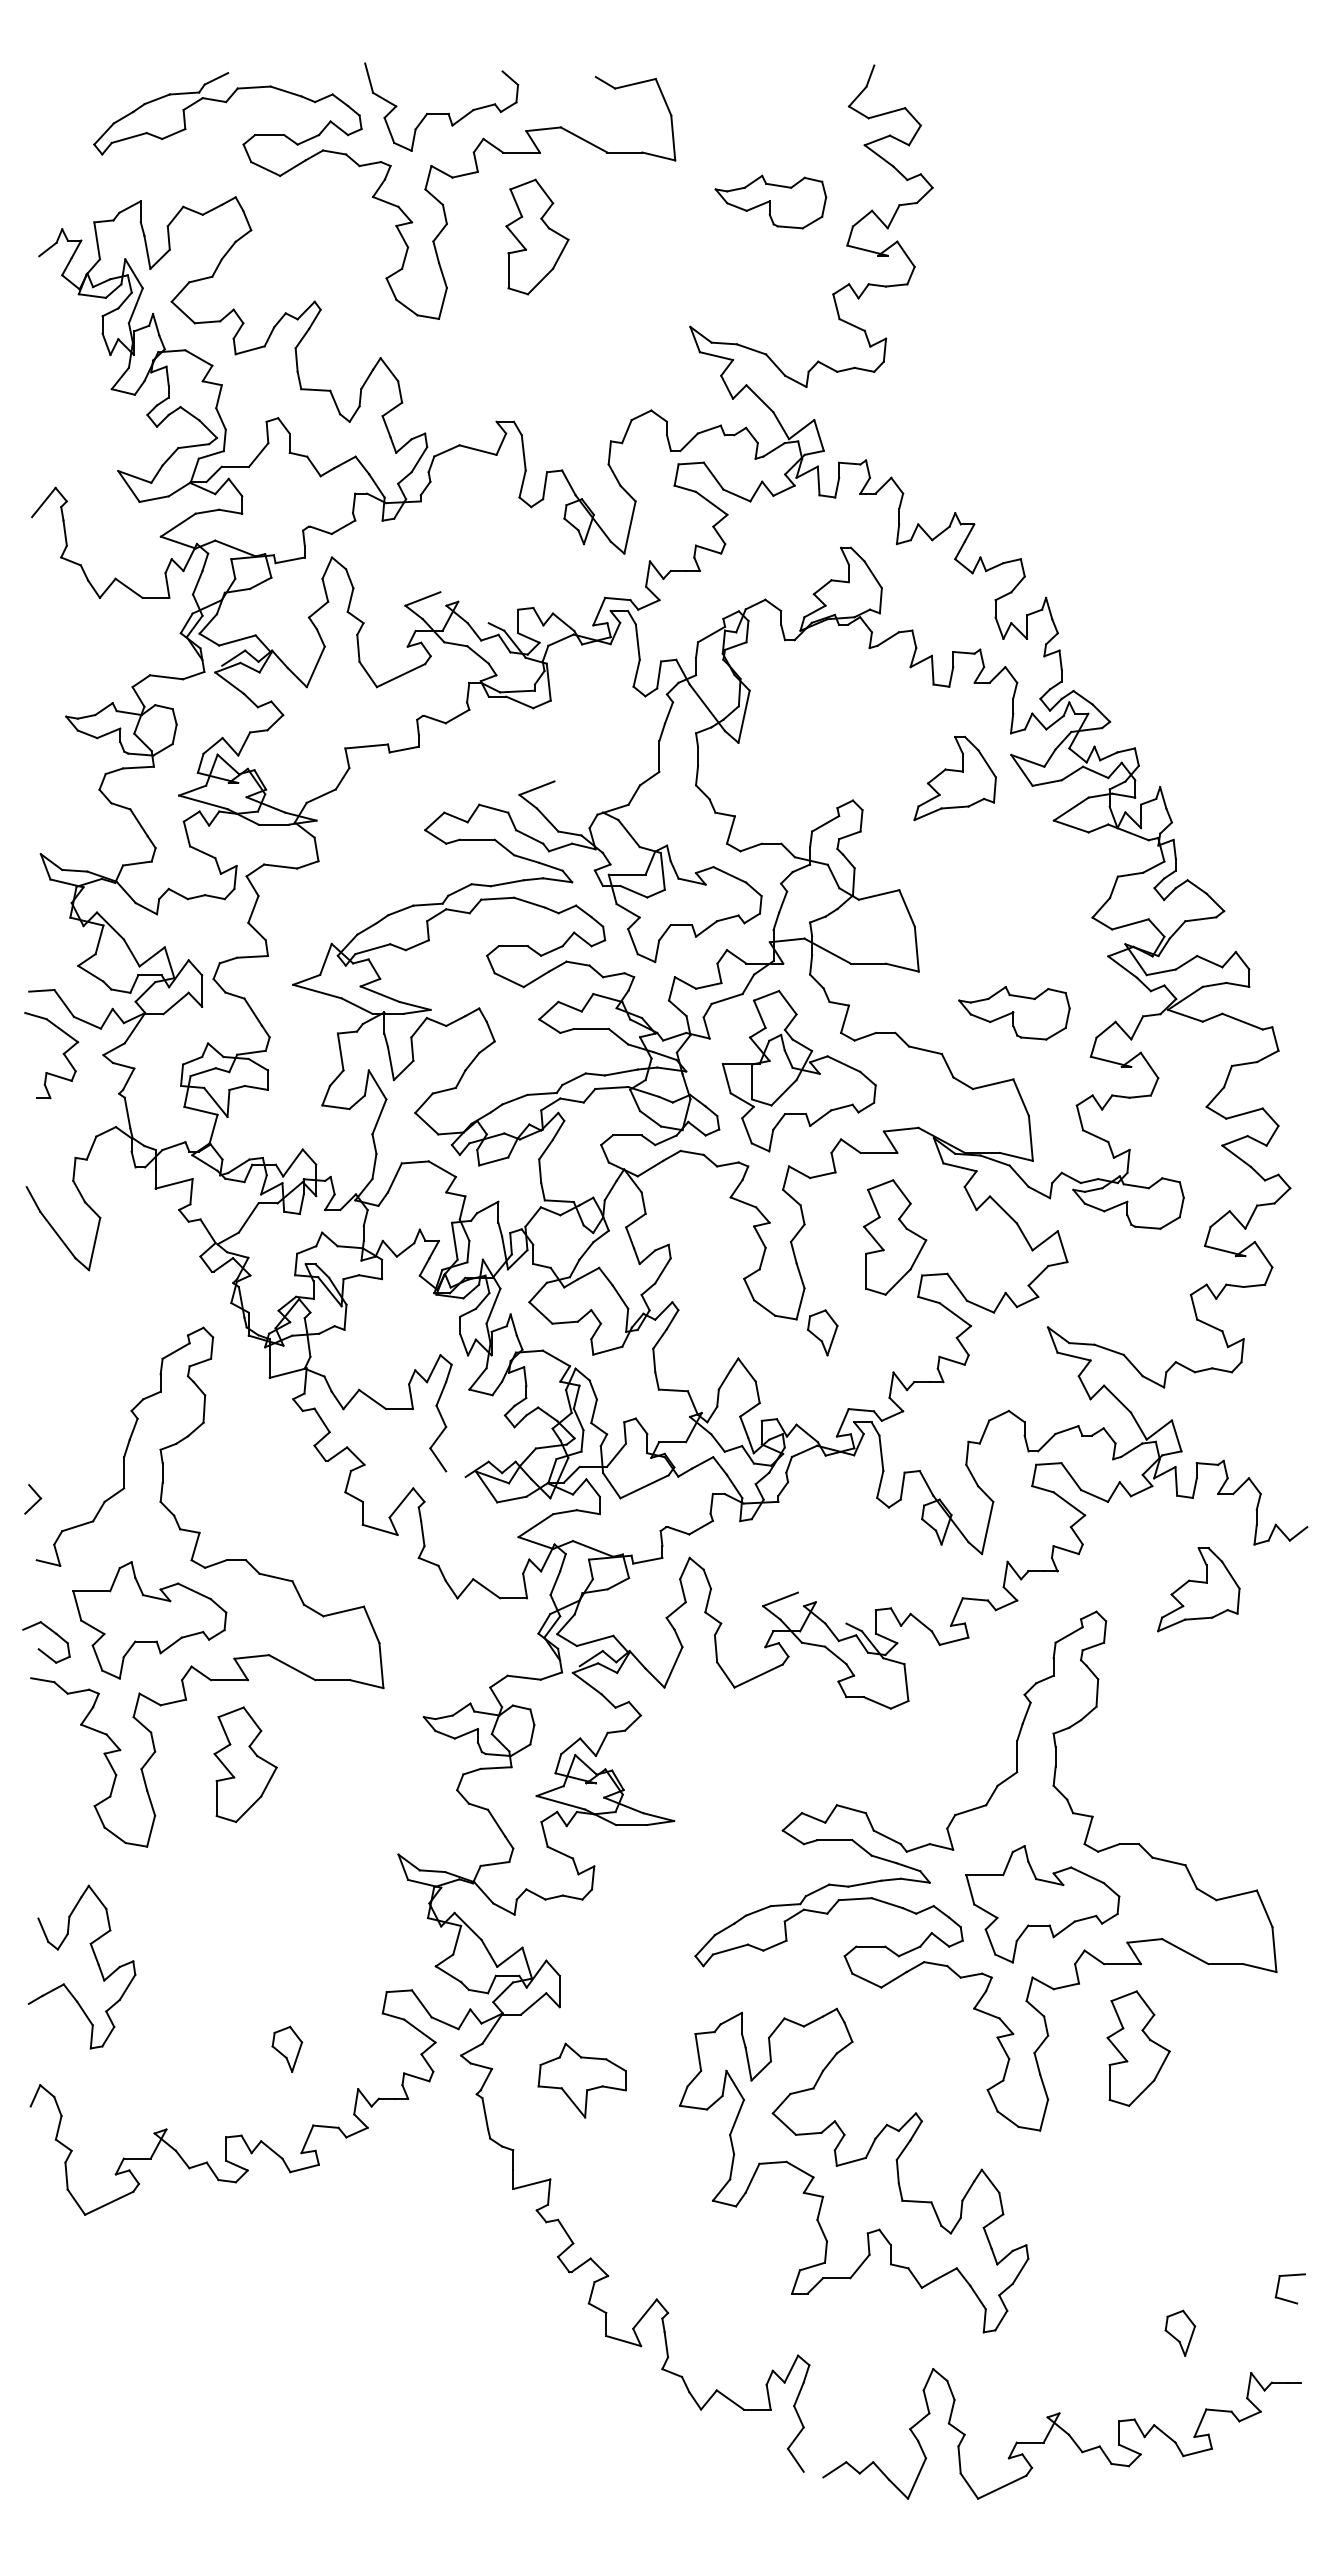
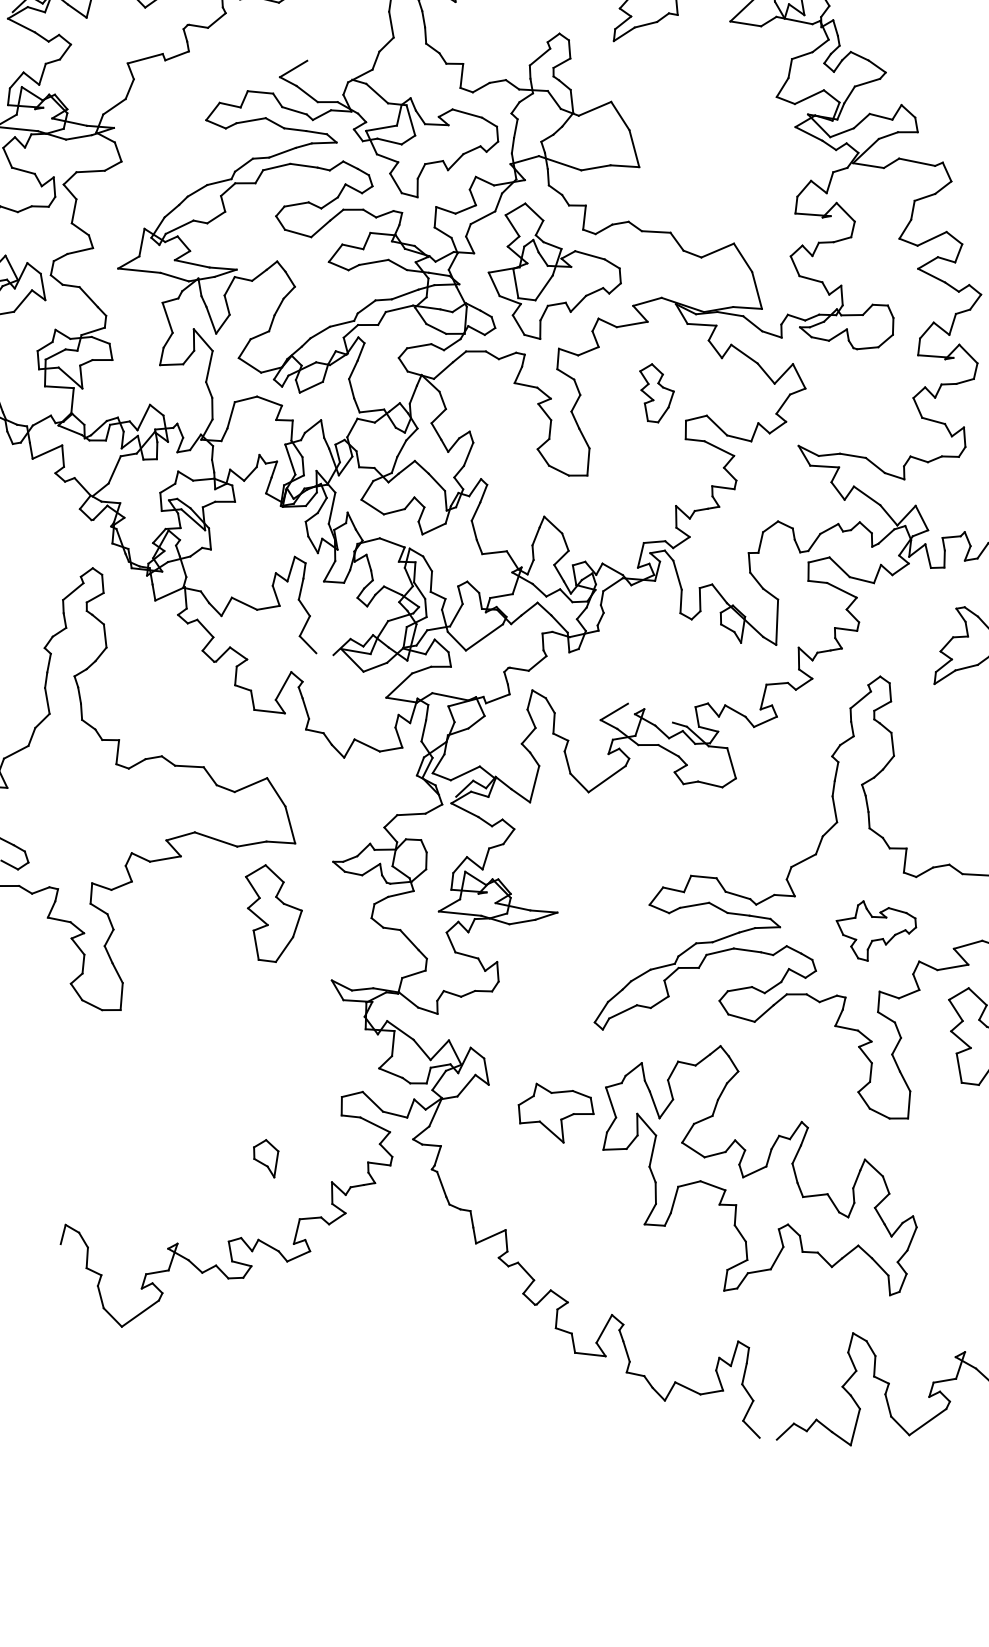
part: (1014, 1013) -> (725, 188), removed
part: (895, 1237) -> (658, 392), size x0.6
part: (822, 1332) -> (610, 482), removed
part: (149, 1620) -> (89, 820), removed
part: (245, 1764) -> (275, 912), moved
part: (1042, 1904) -> (877, 929), size x0.6
part: (96, 1962) -> (94, 1114), removed
part: (581, 2080) -> (555, 1112), moved

